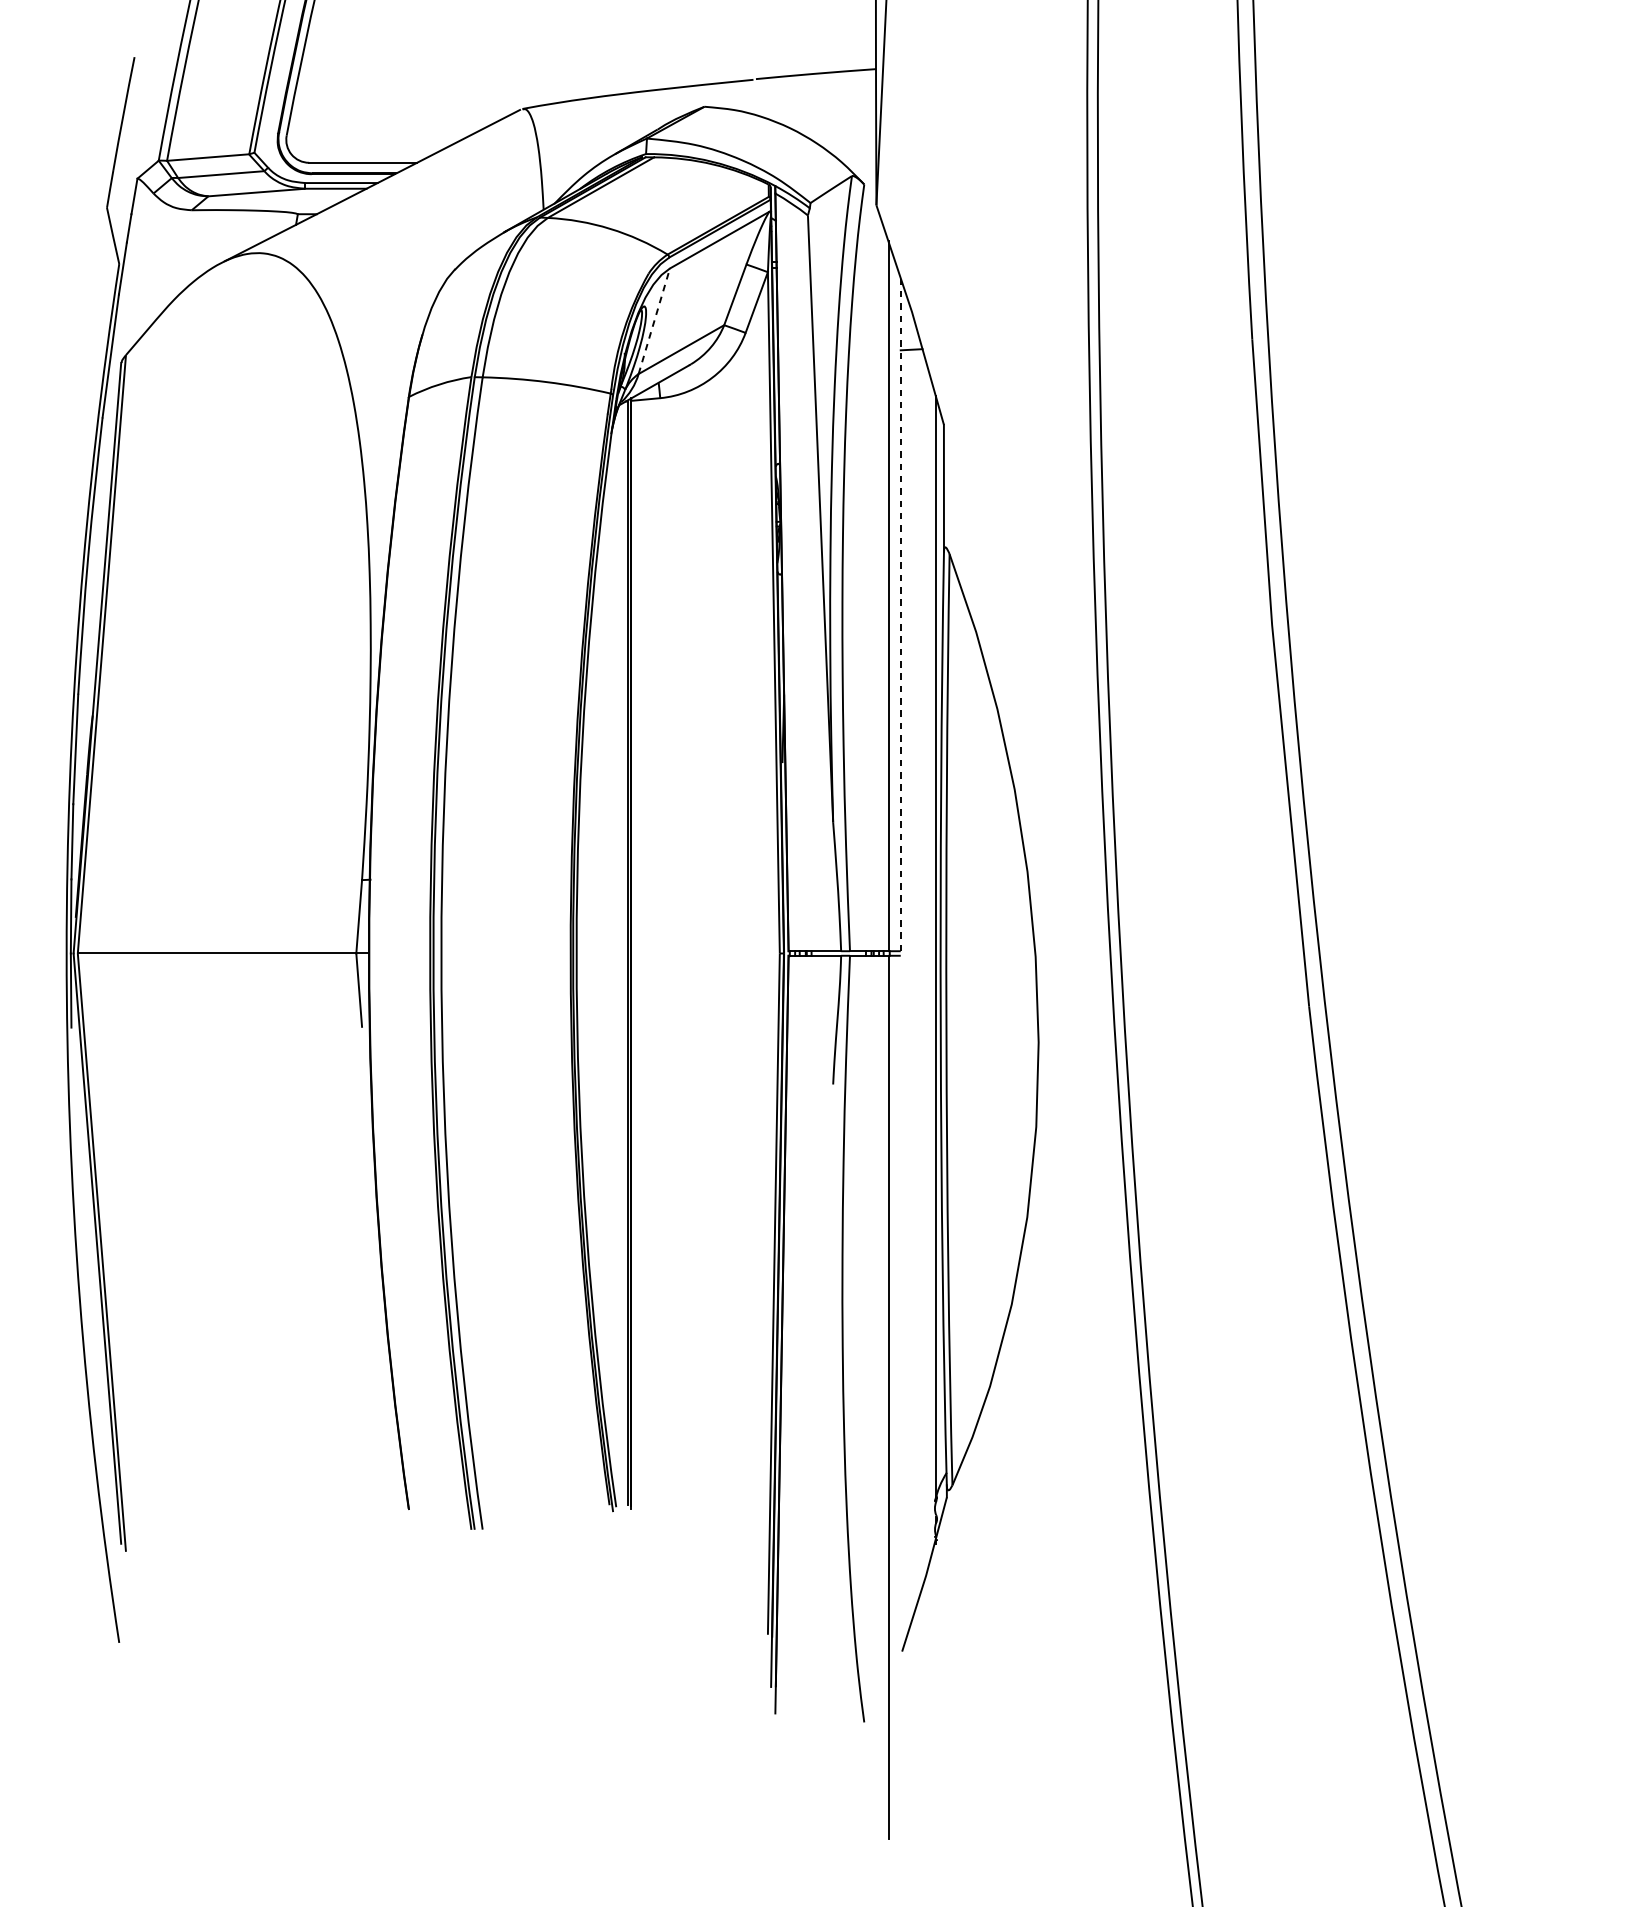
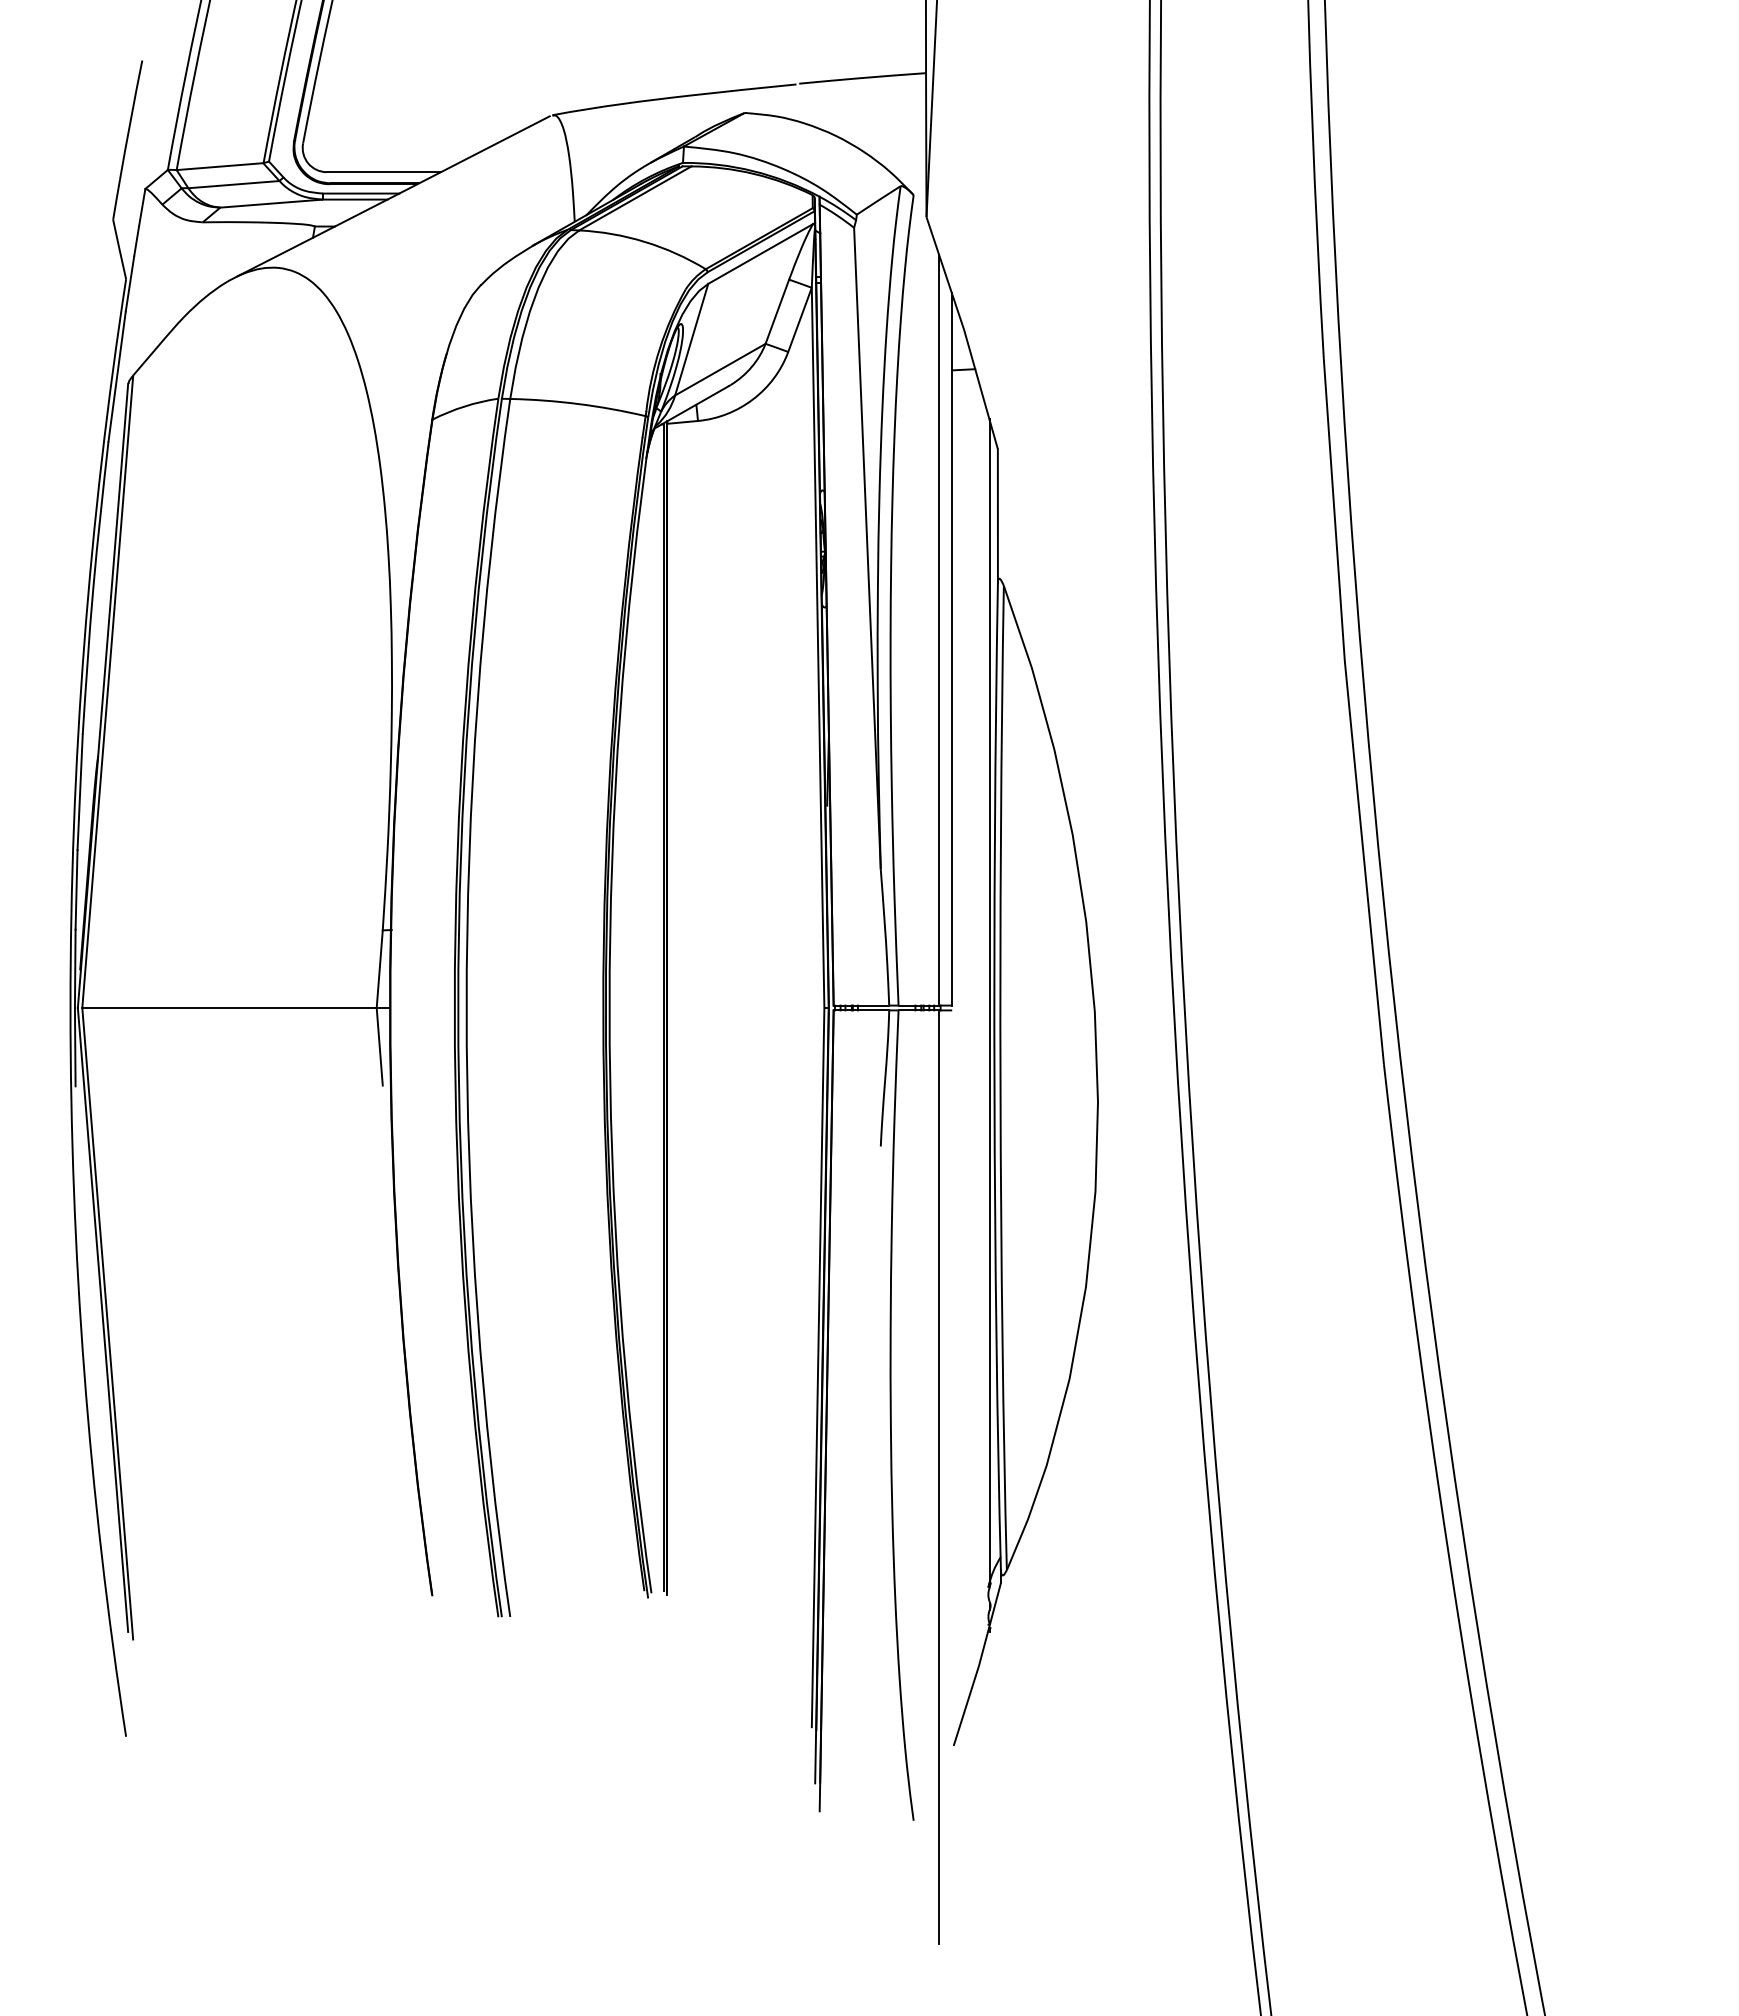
line: (654, 321) -> (691, 339), dashed -> solid
line: (901, 613) -> (952, 648), dashed -> solid

